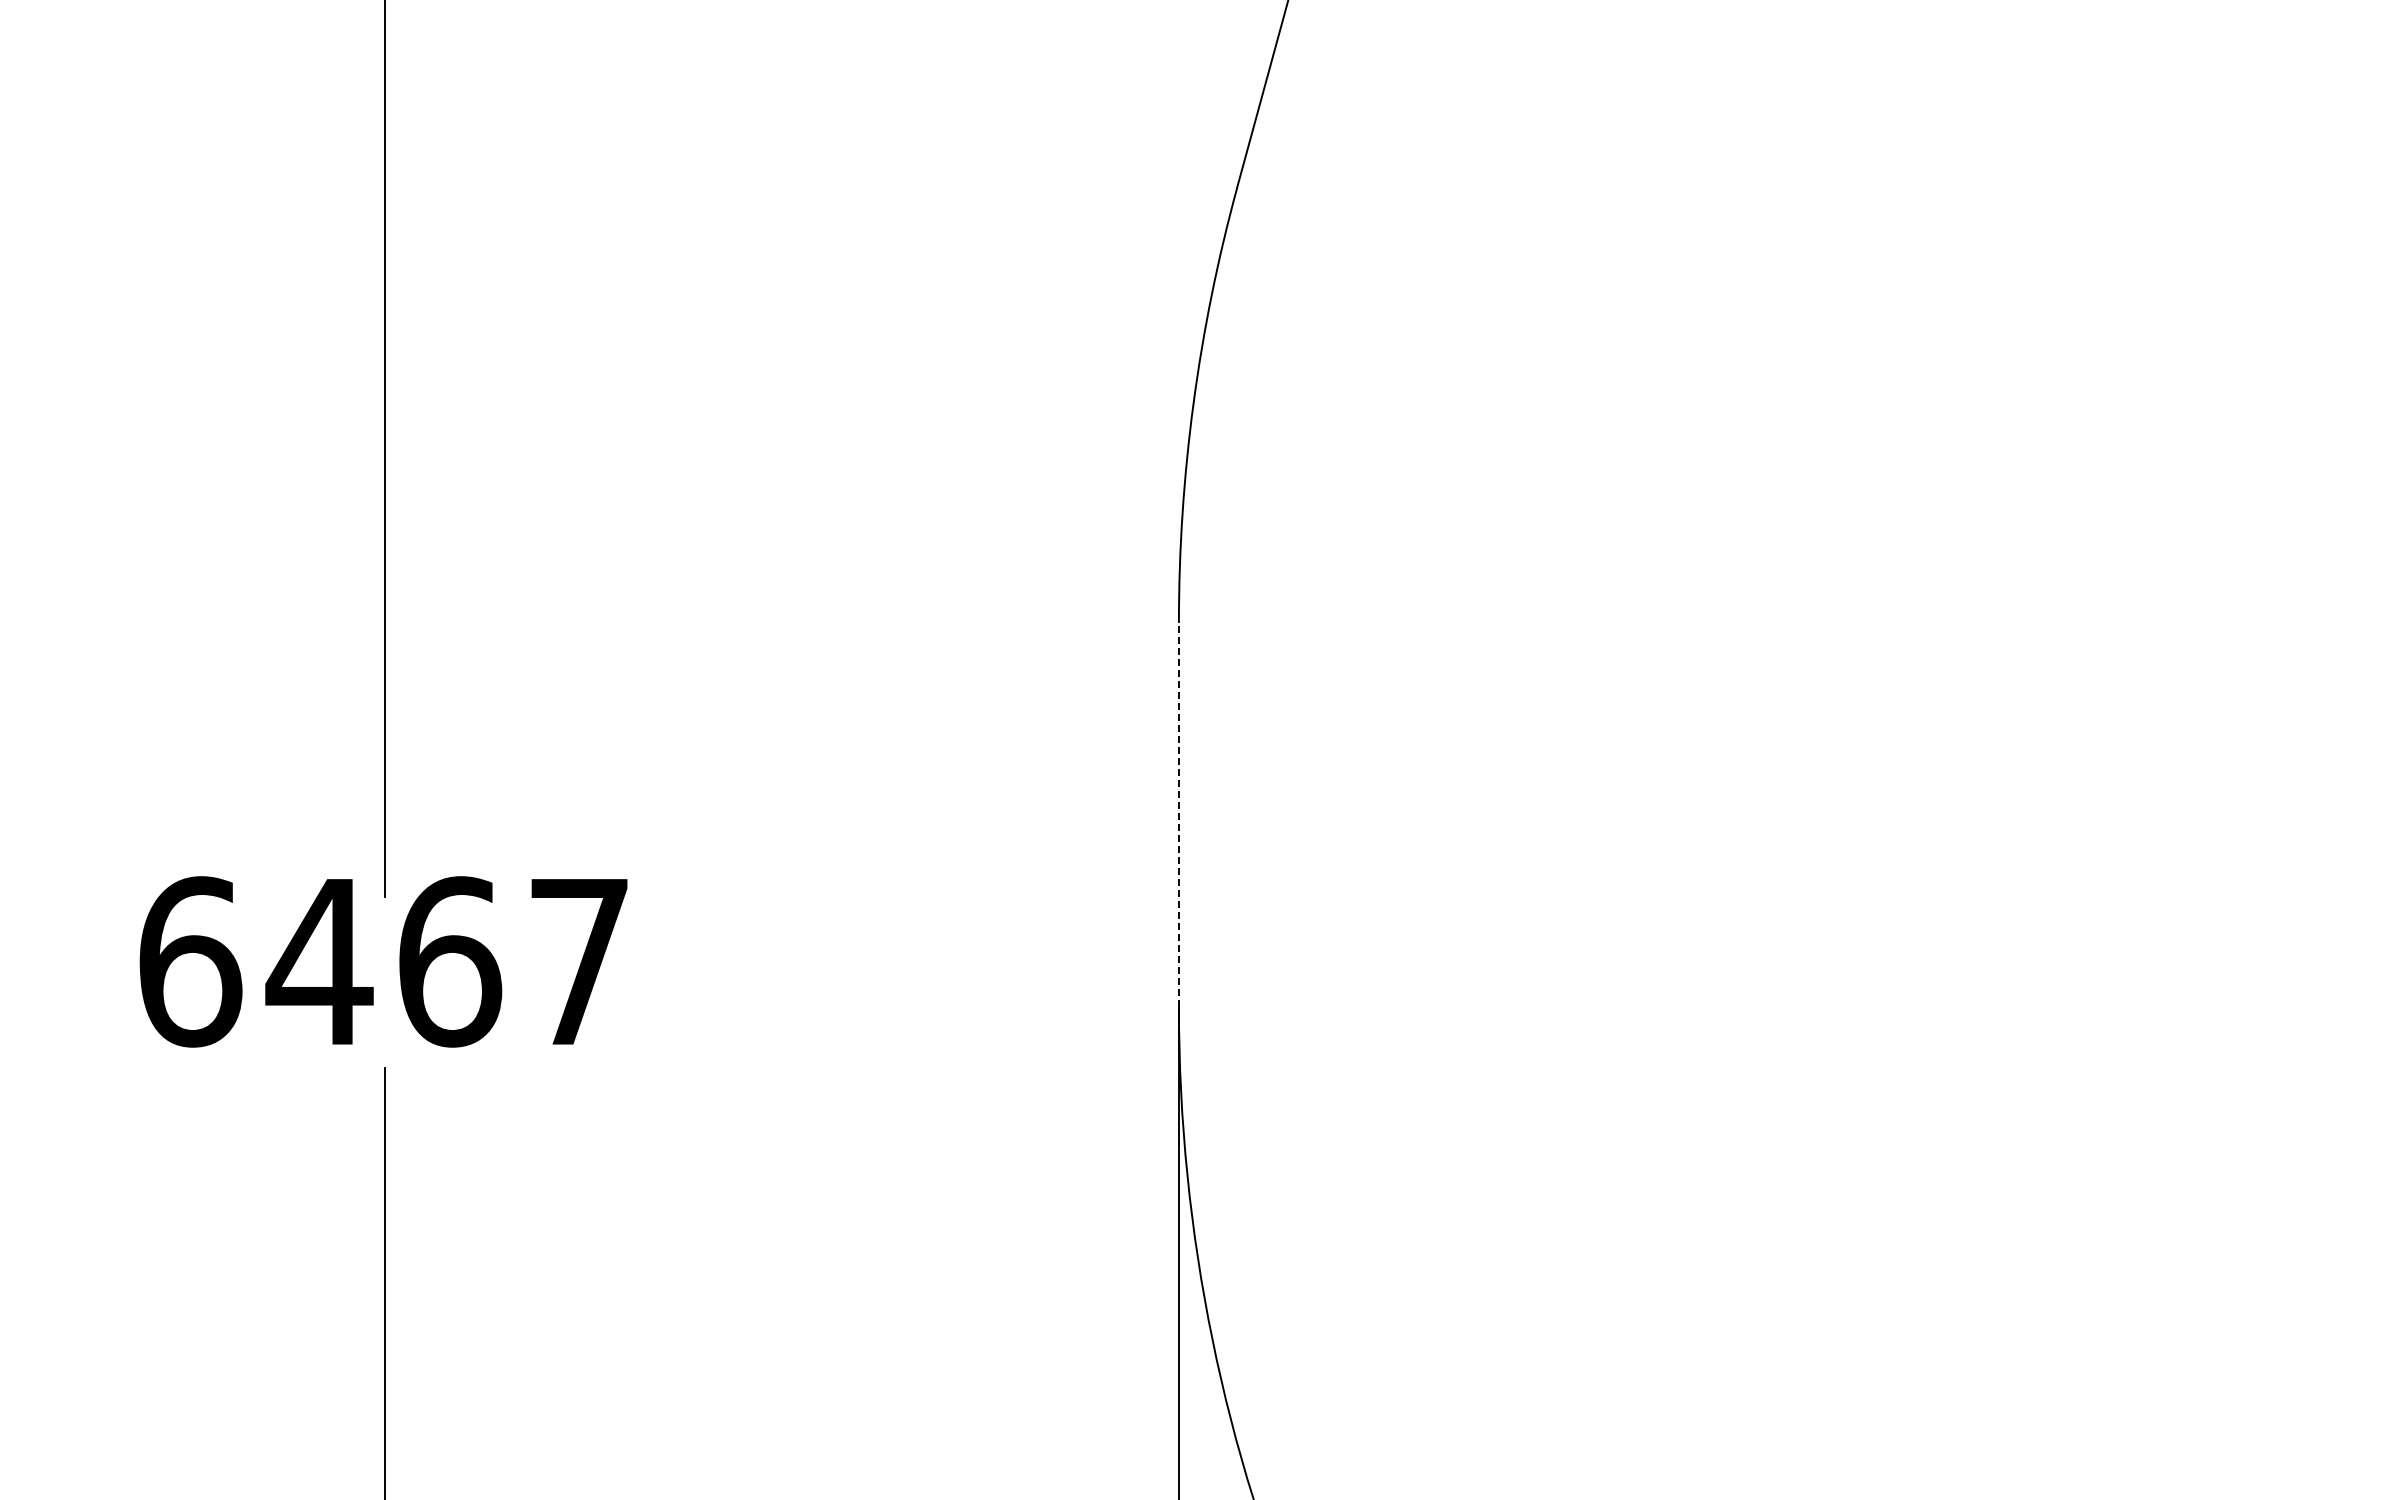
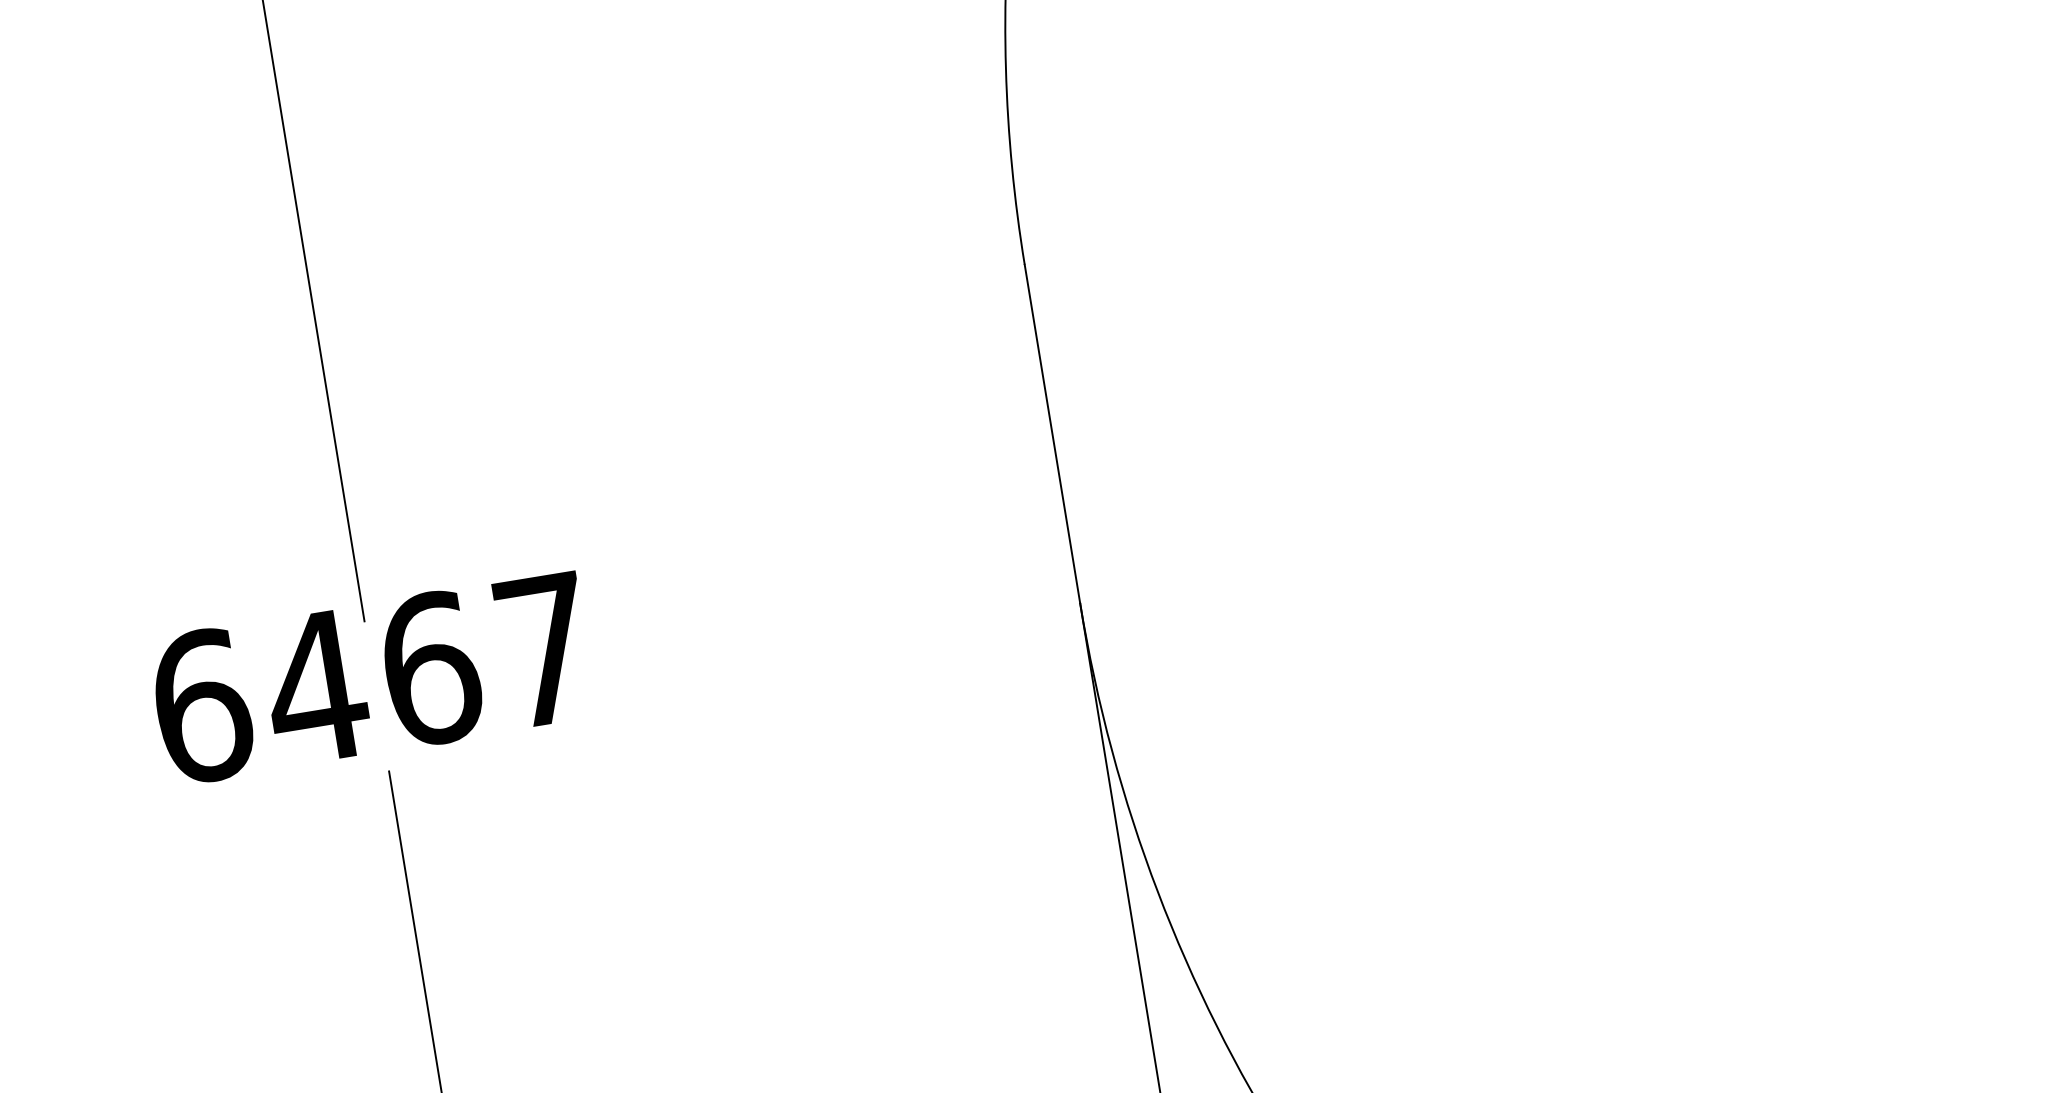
line: (1178, 814) -> (1052, 433), dashed -> solid

